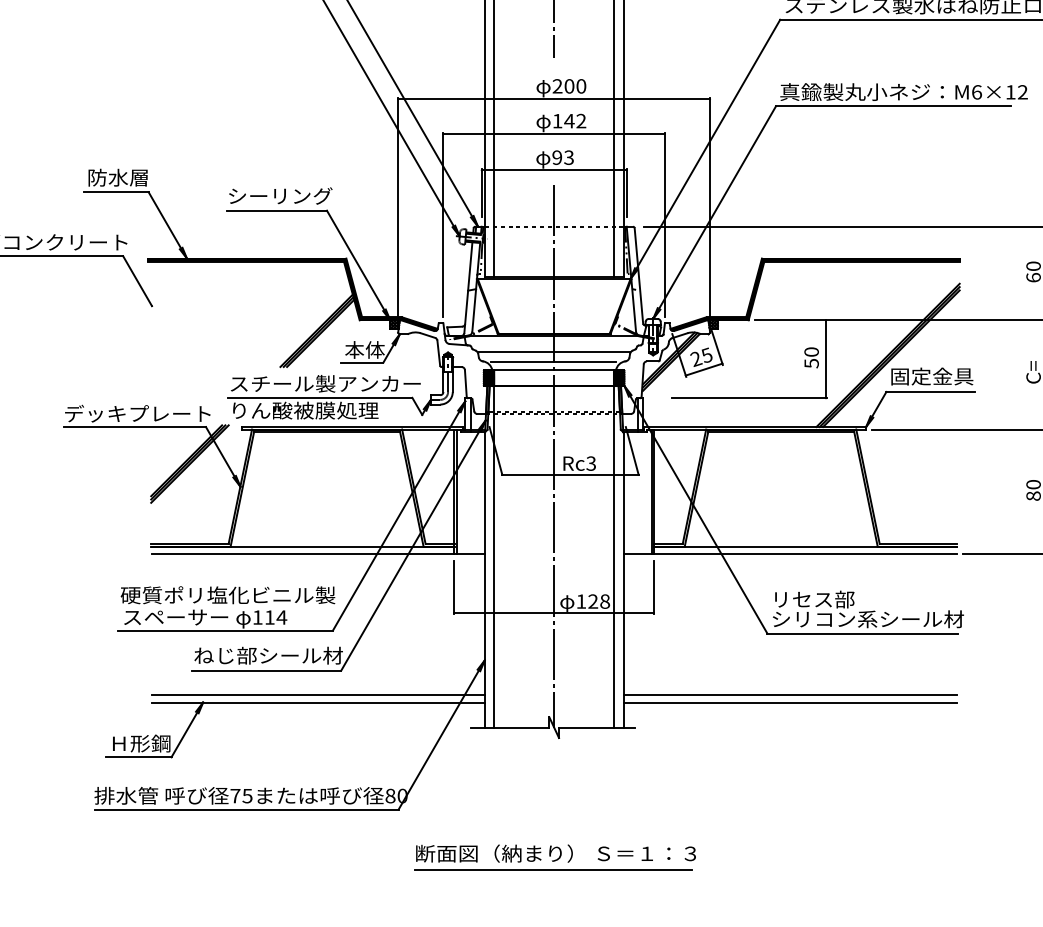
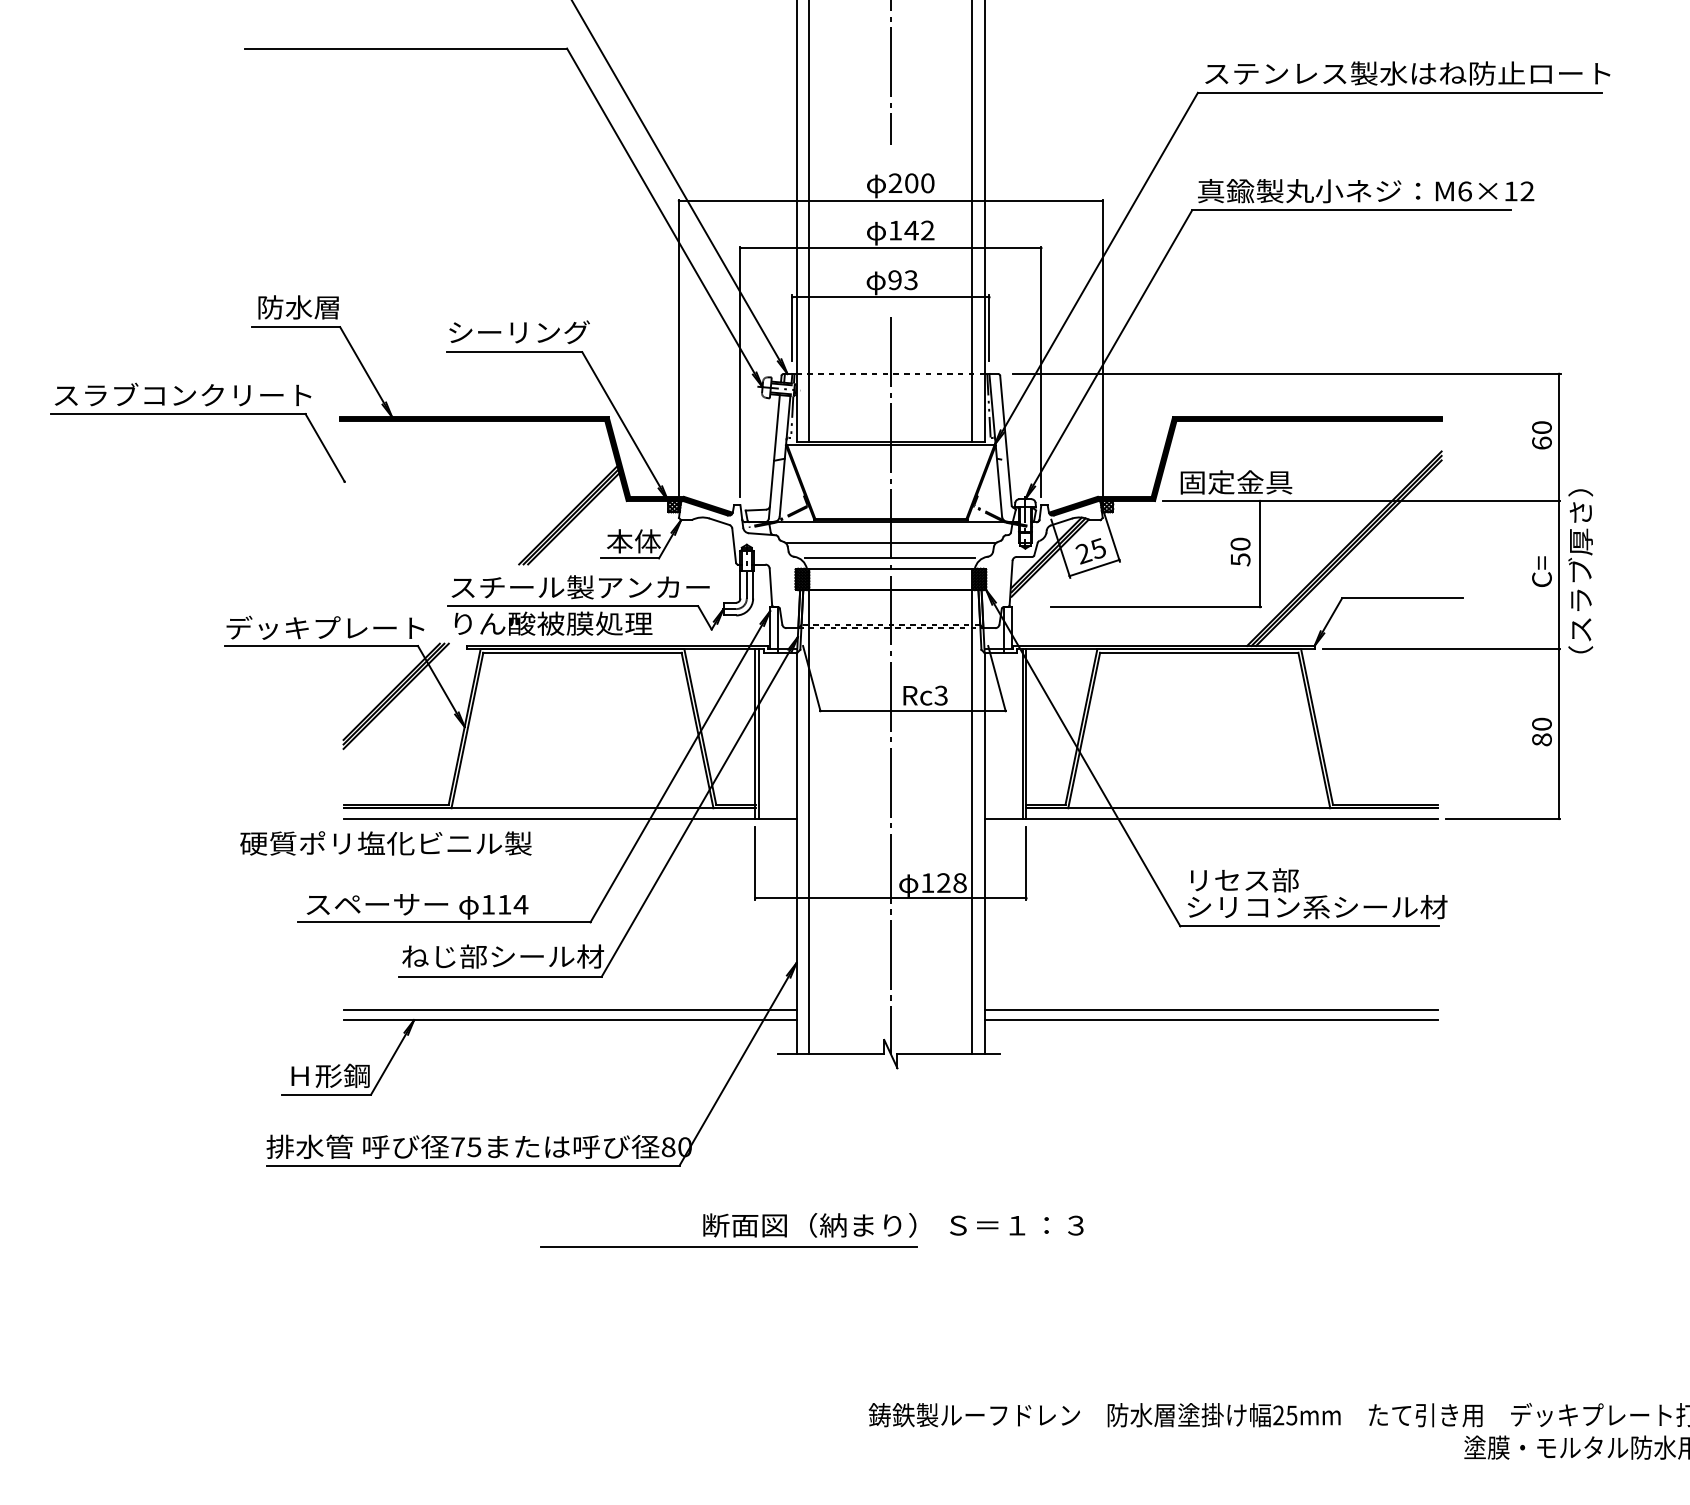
text: (932, 376) -> (1236, 482), moved
text: (227, 595) -> (385, 843), moved
line: (553, 869) -> (728, 1246), moved

